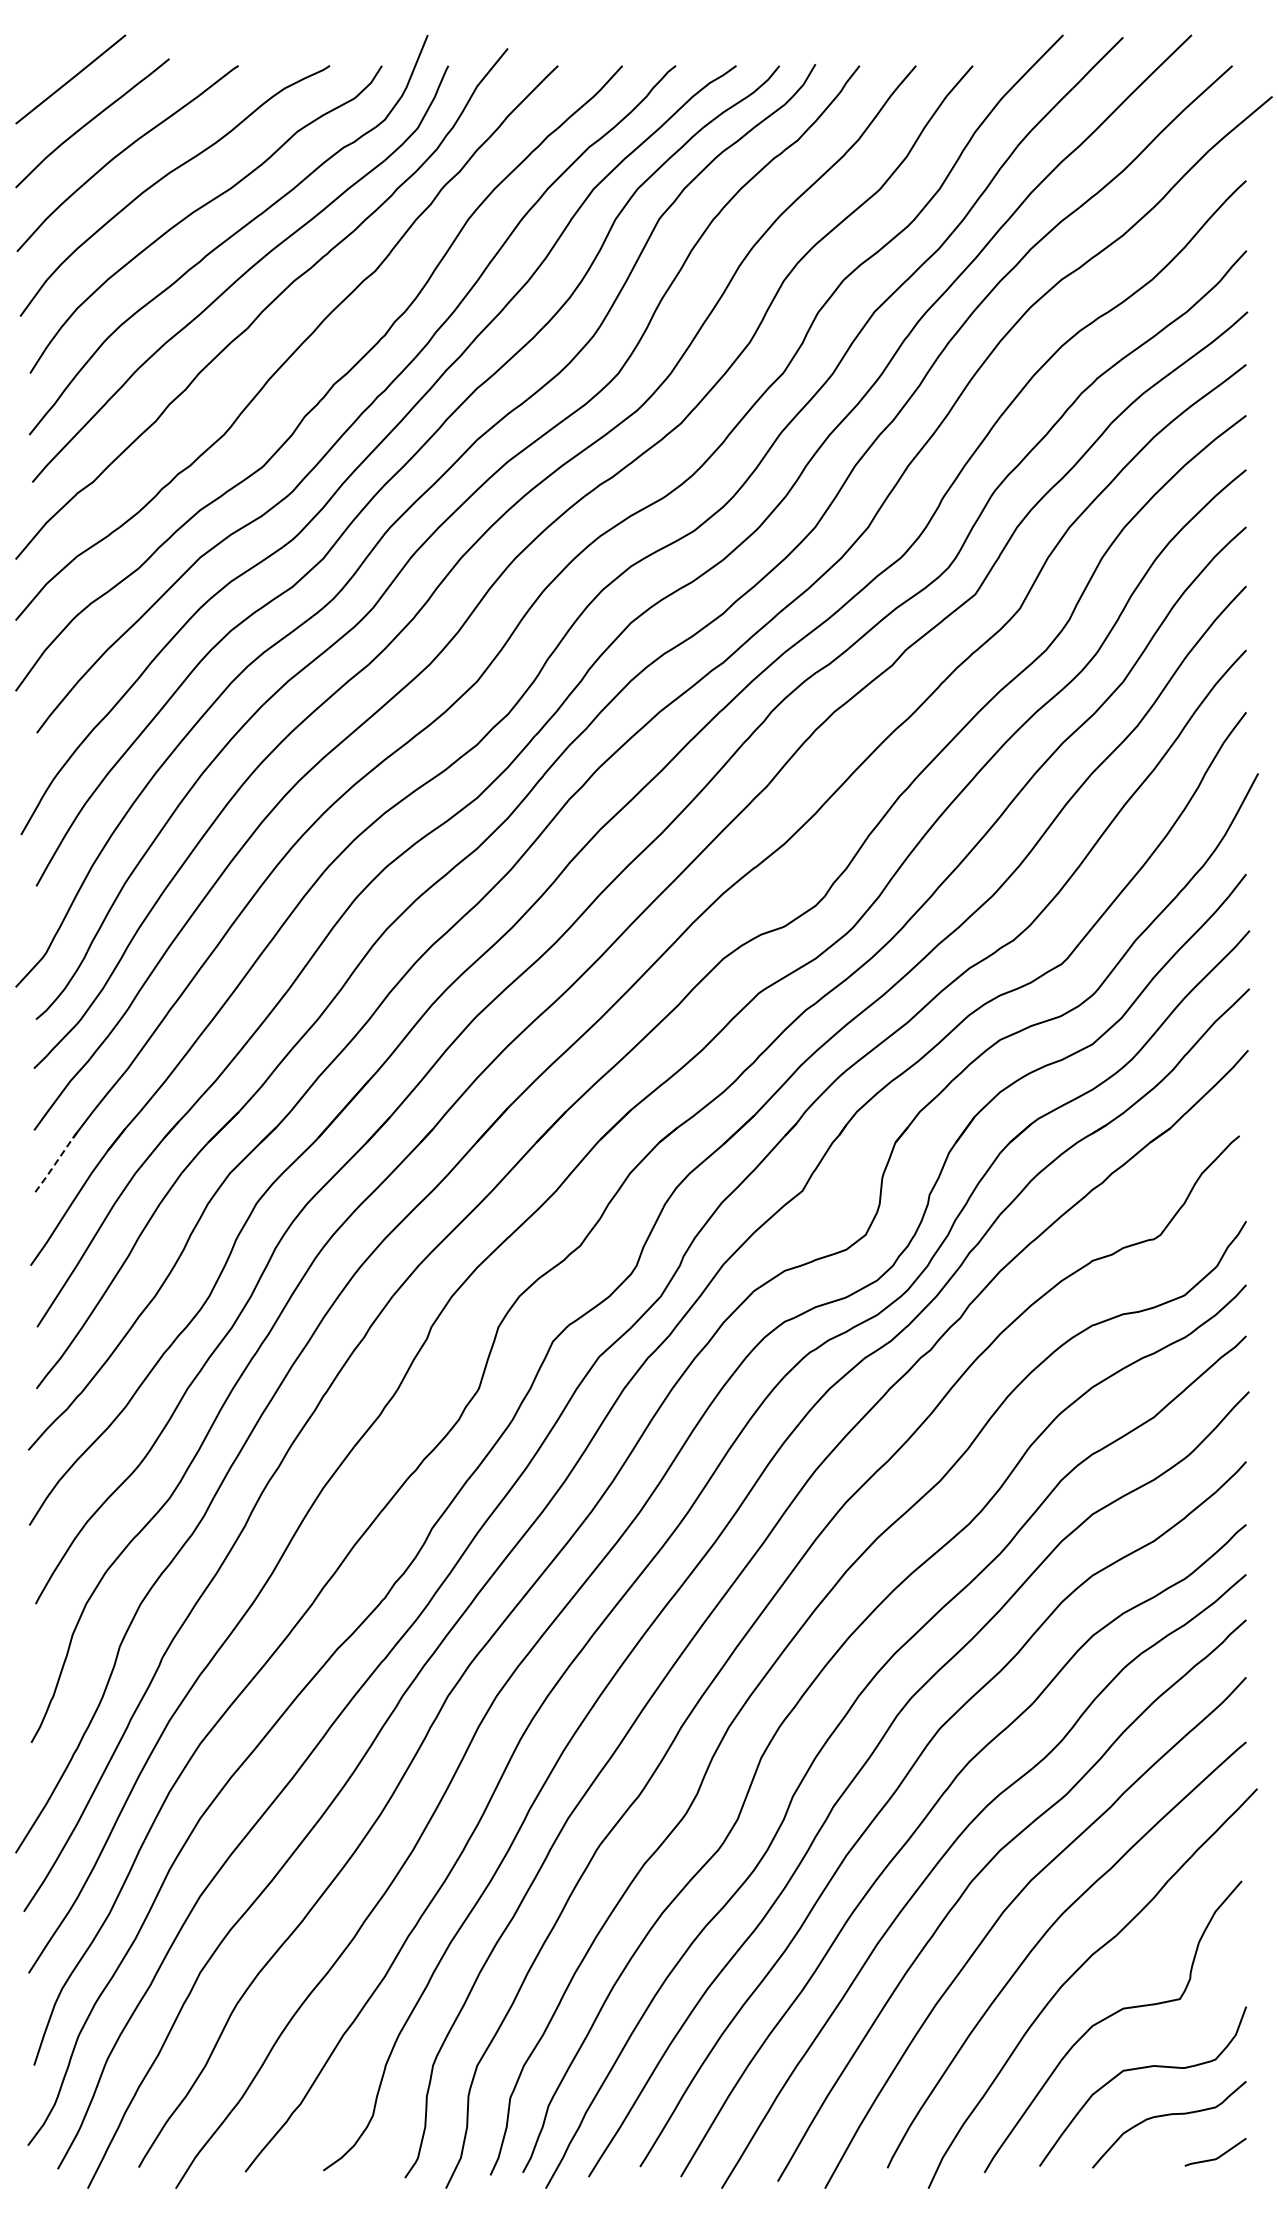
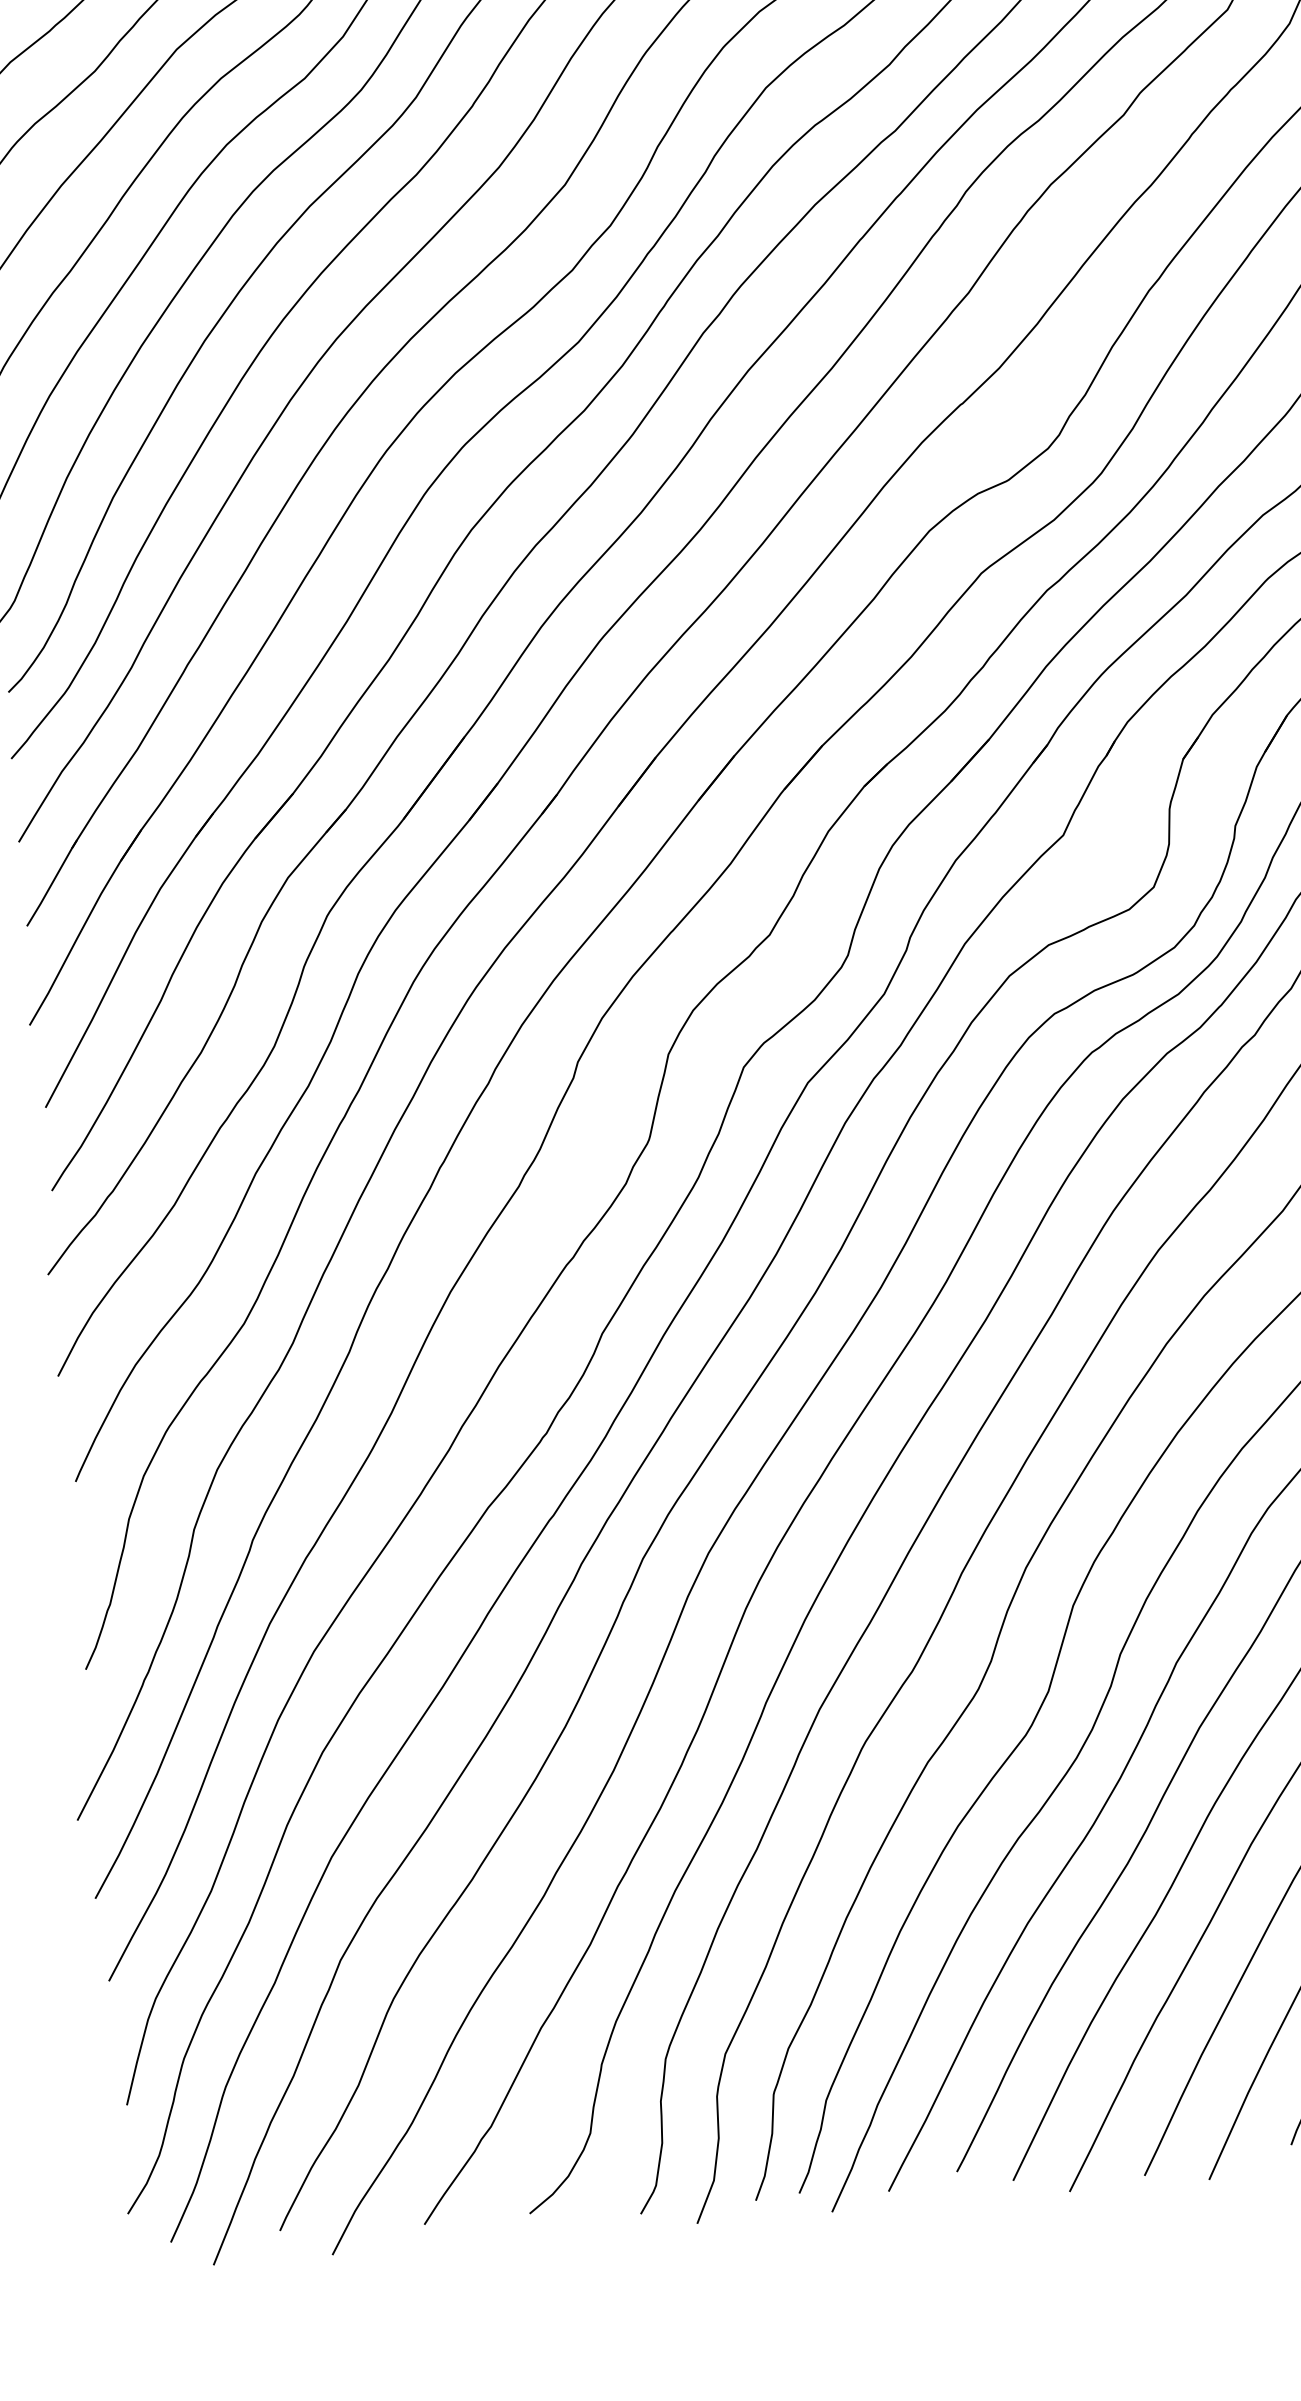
line: (56, 1162) -> (52, 883), dashed -> solid

